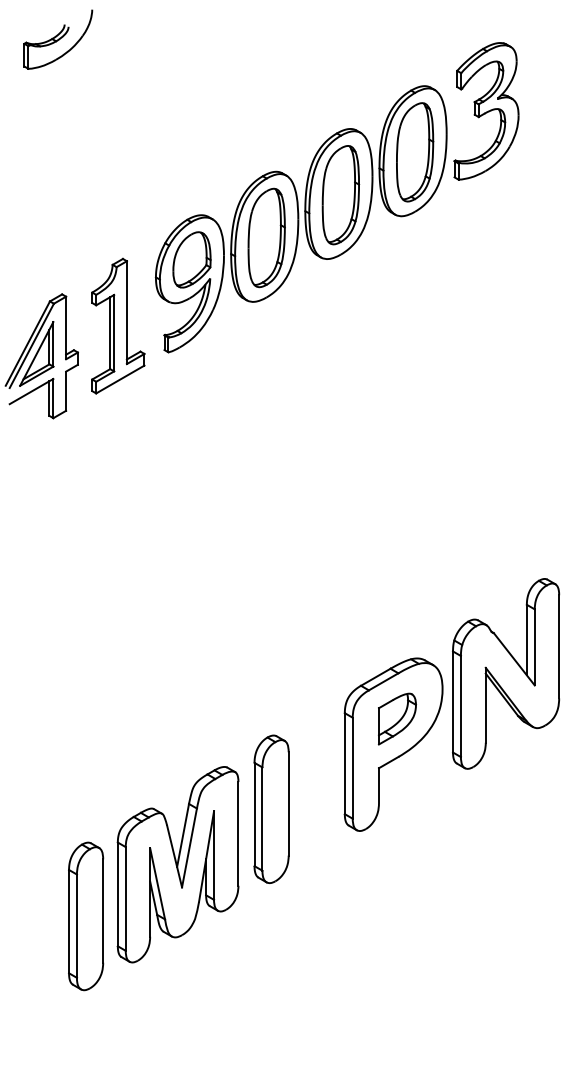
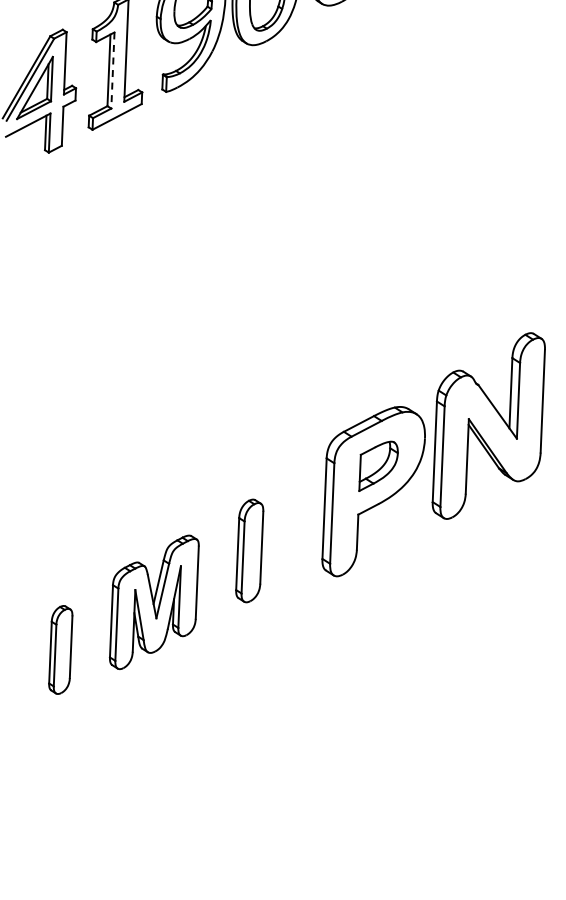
line: (114, 333) -> (113, 70), solid -> dashed
part: (271, 808) -> (249, 550), size x0.7
part: (177, 864) -> (153, 602), size x0.7
part: (86, 916) -> (61, 650), size x0.6

